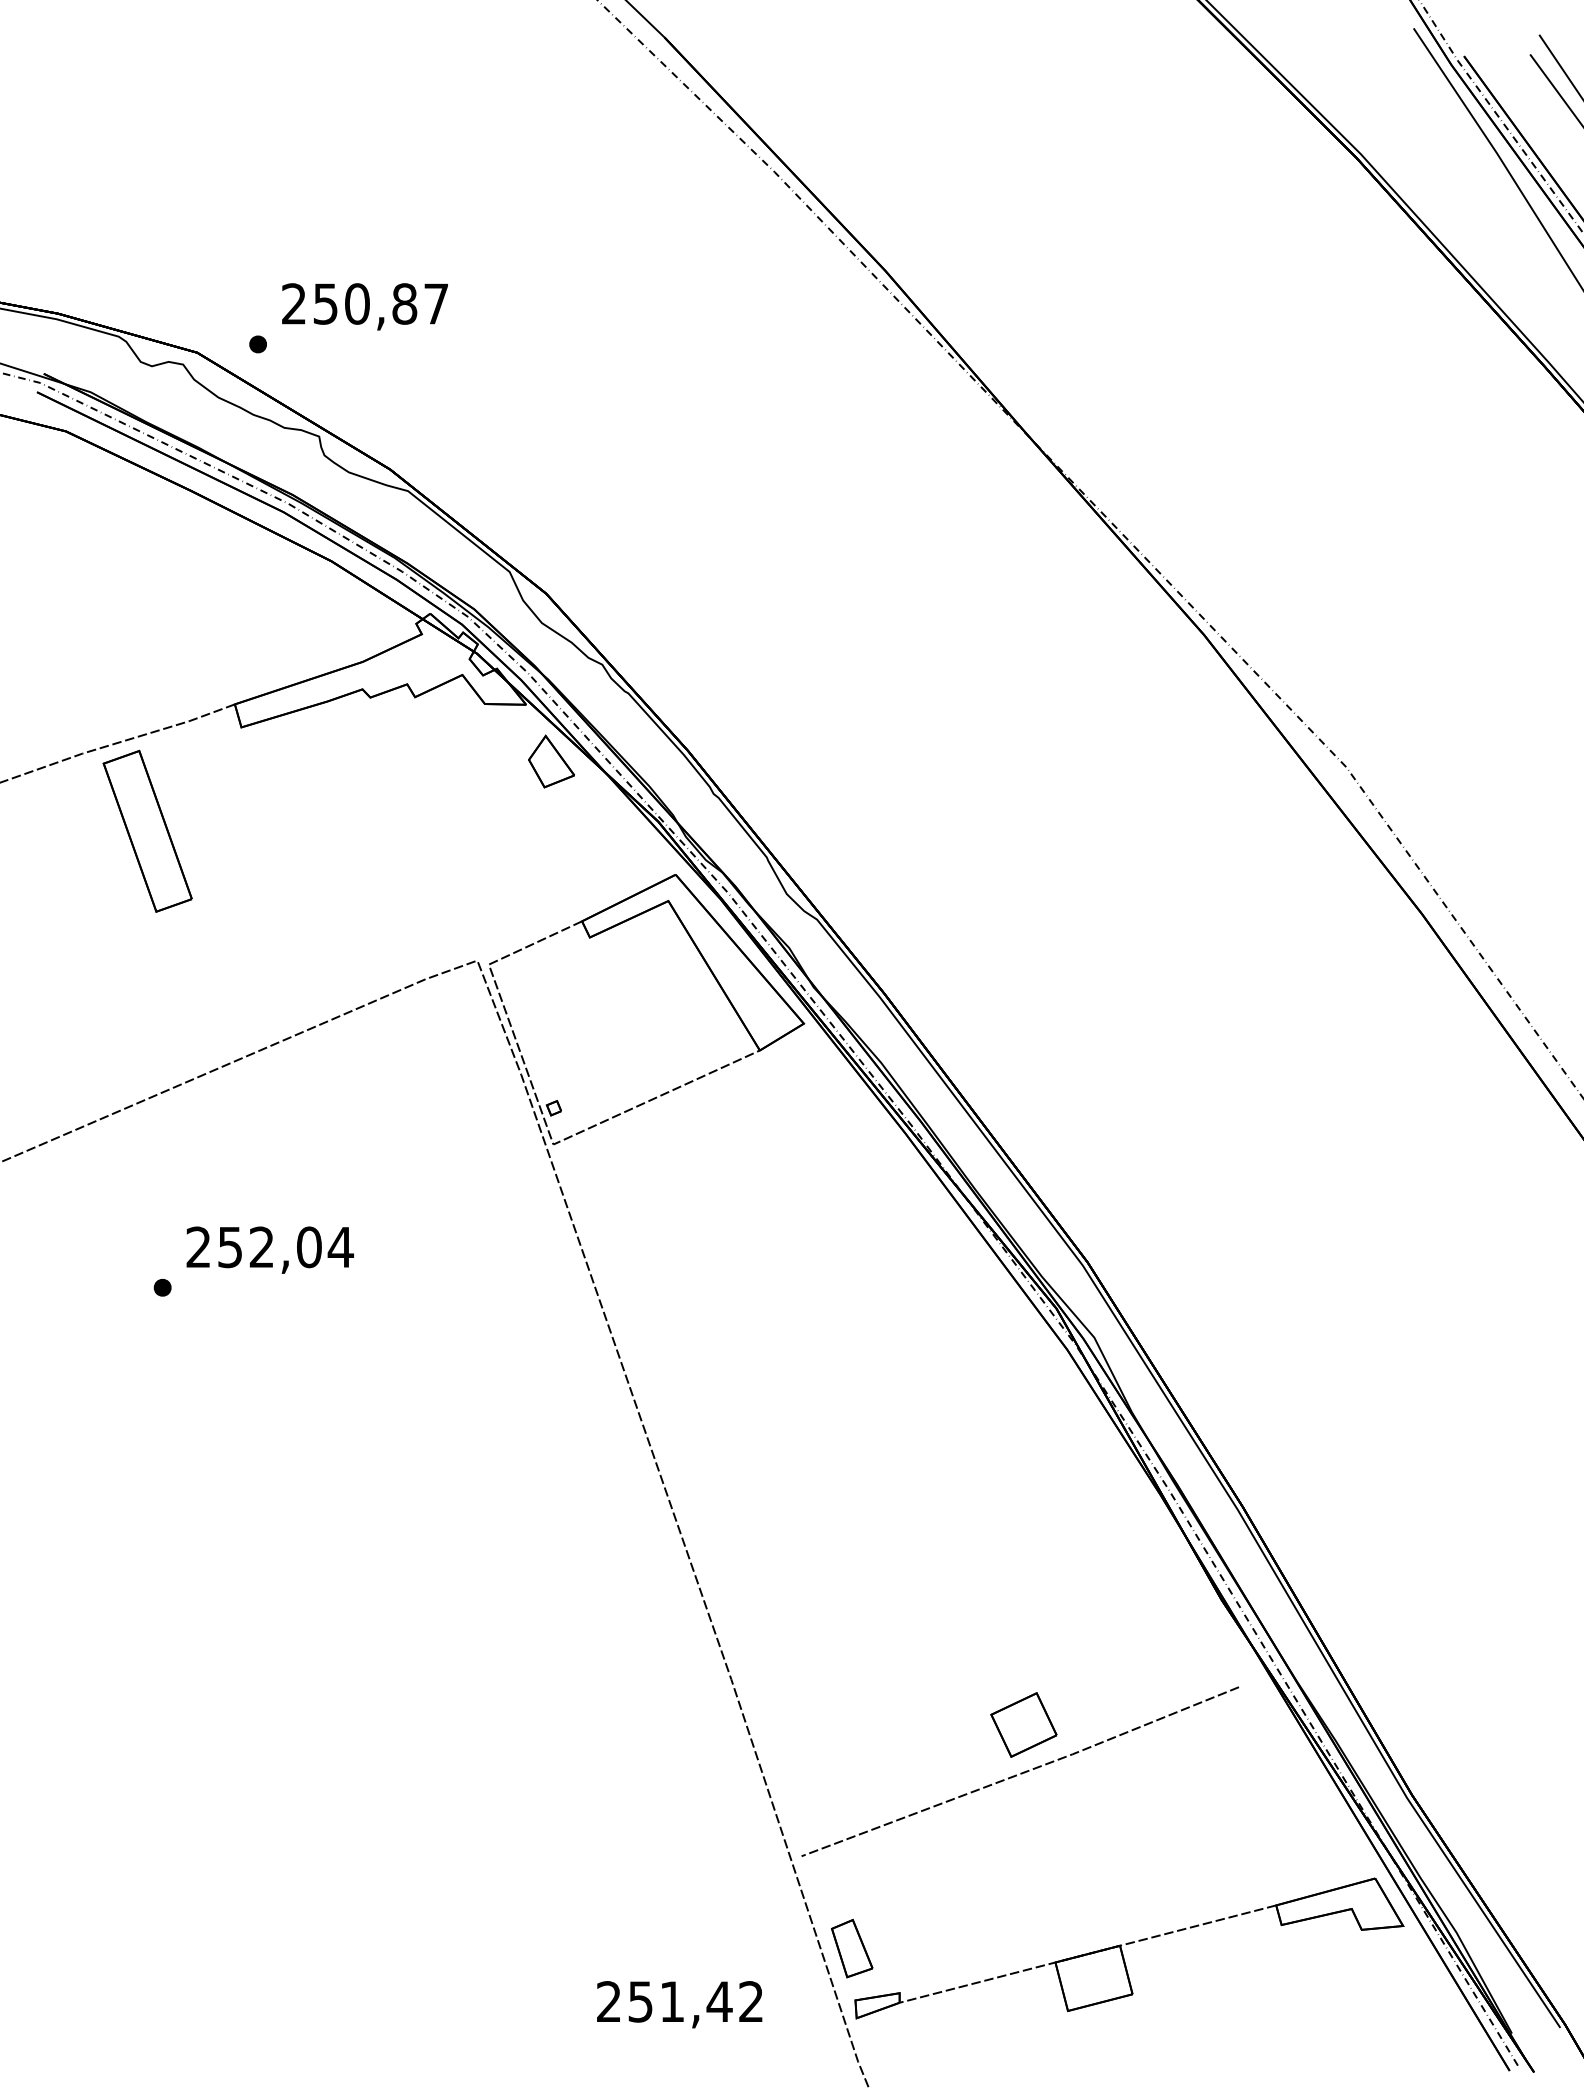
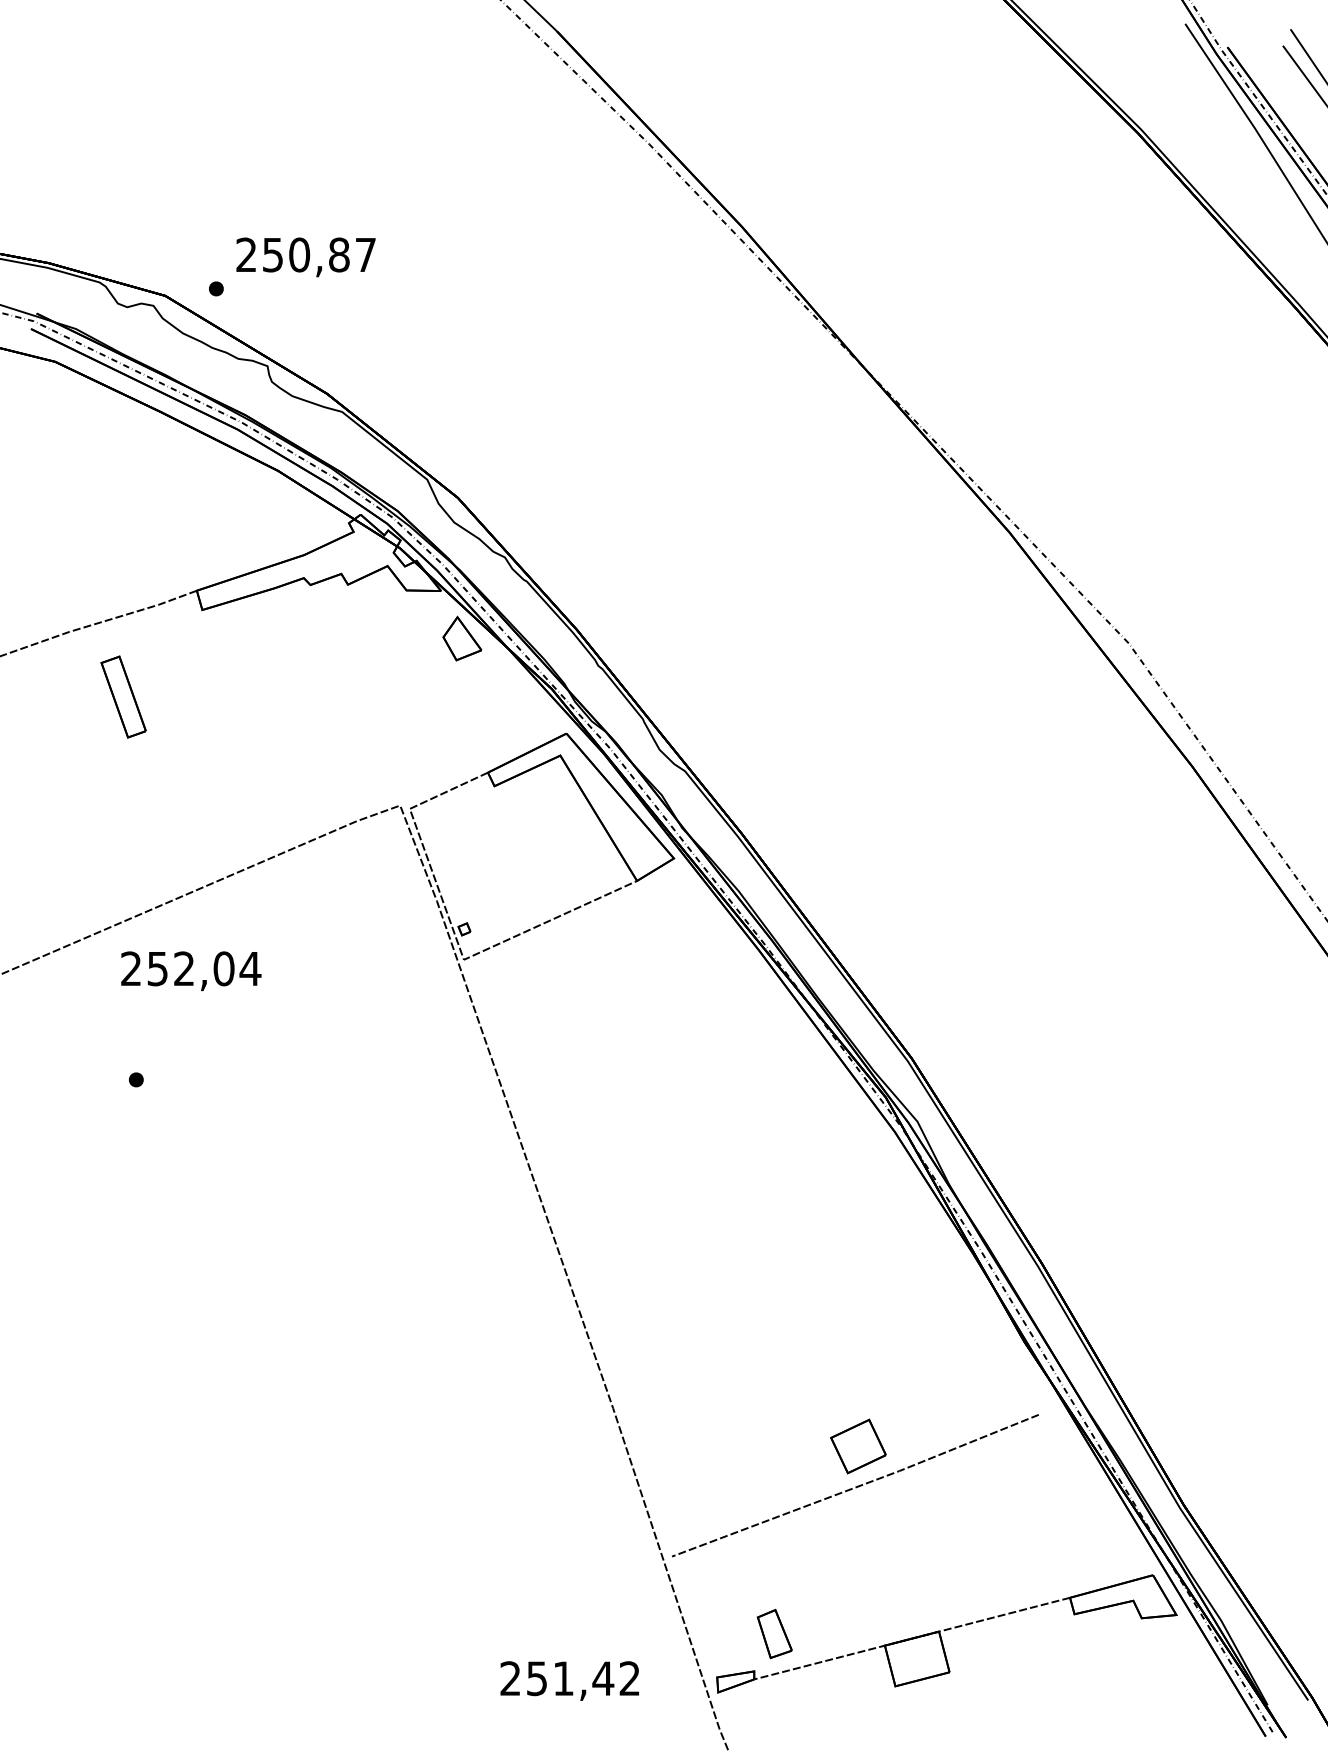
part: (147, 830) -> (123, 696), size x0.6
text: (269, 1249) -> (190, 970), moved
part: (852, 1948) -> (775, 1633), moved

